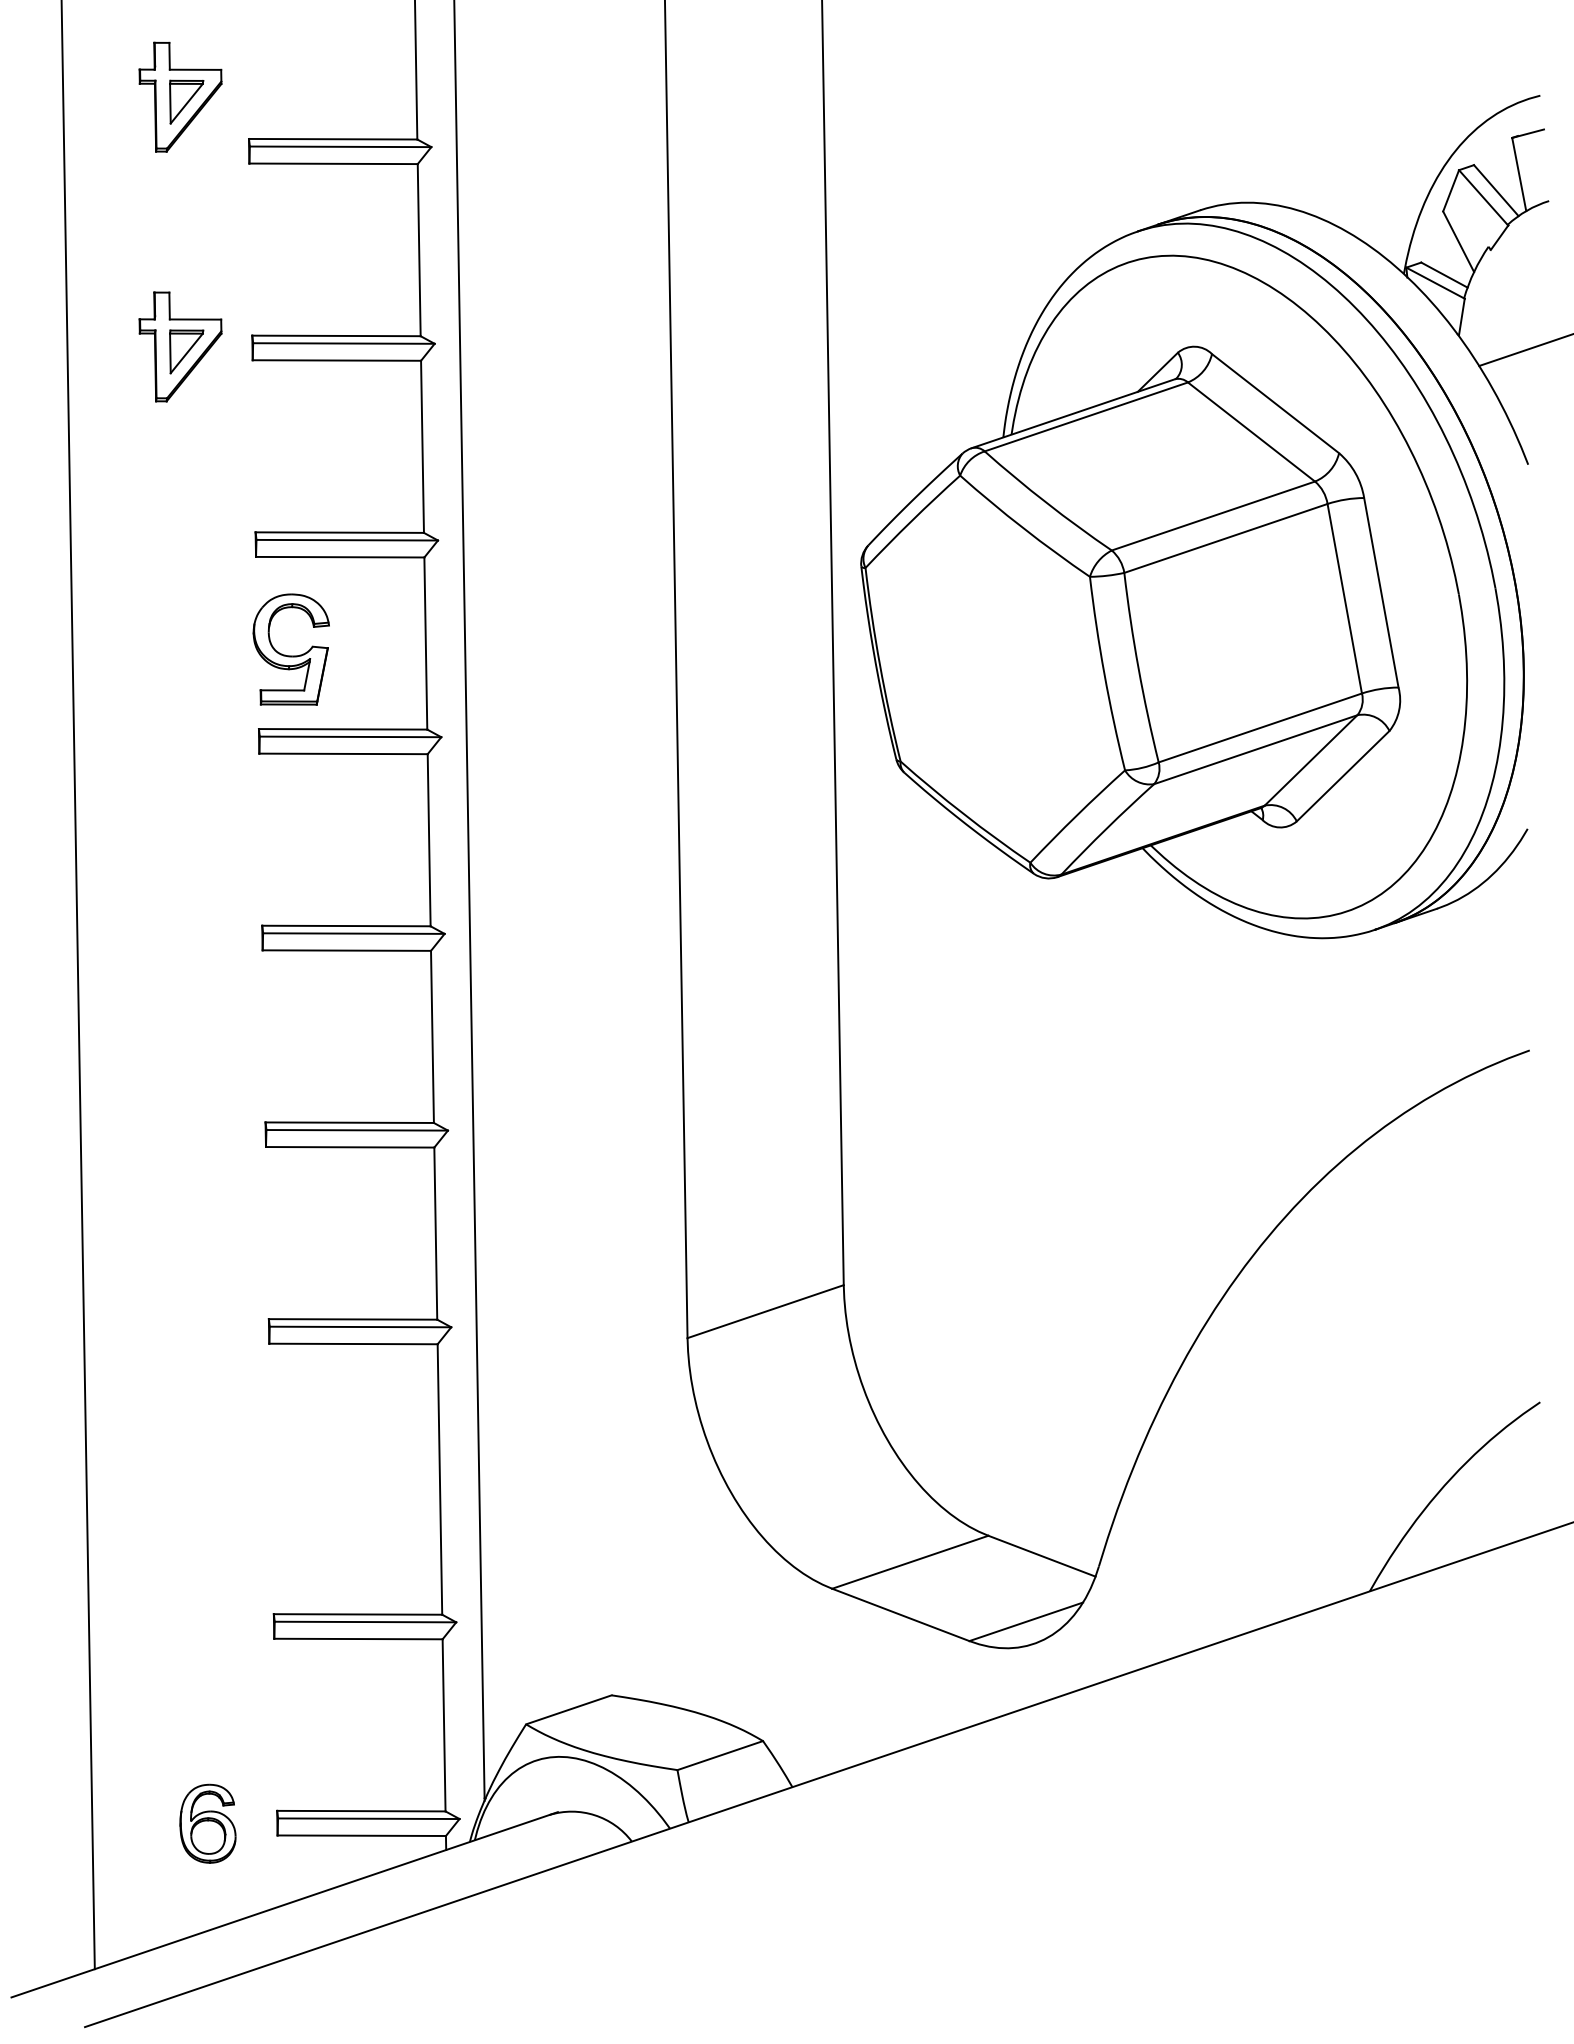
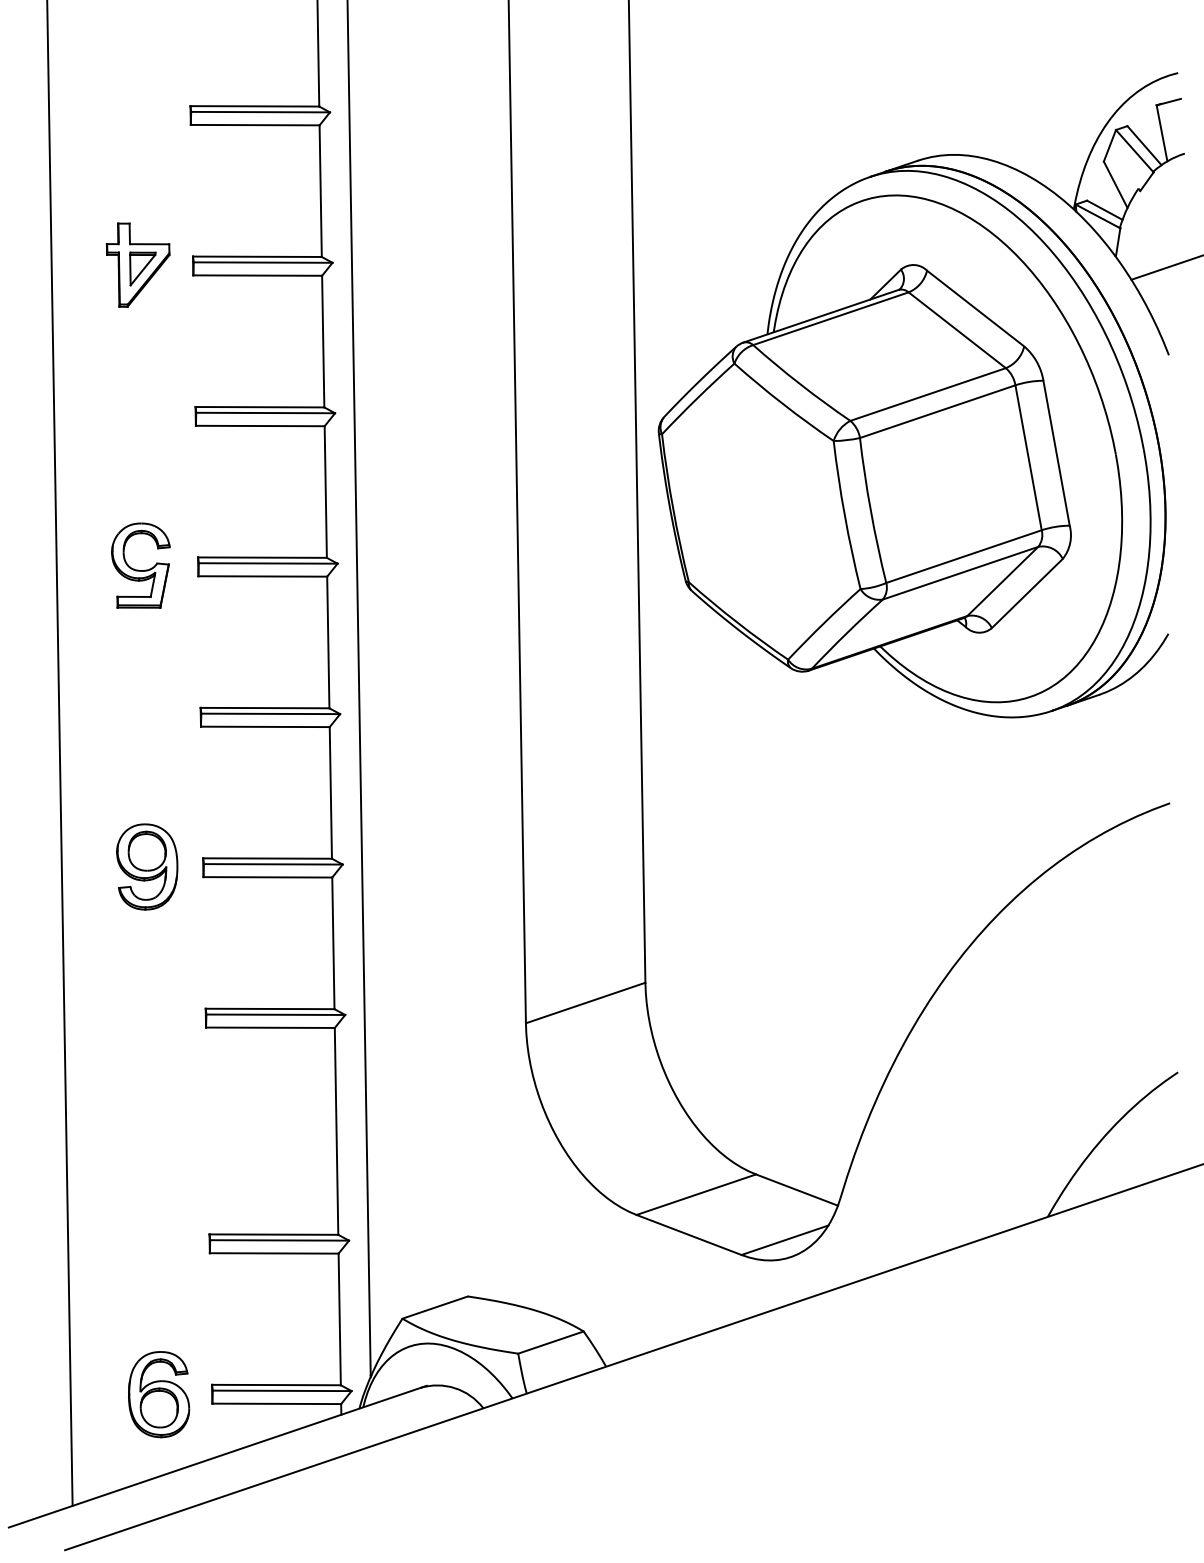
part: (179, 96) -> (137, 73), removed
part: (290, 649) -> (140, 565), moved
part: (192, 1133) -> (147, 866), added
part: (208, 1823) -> (159, 1394), size x1.43

